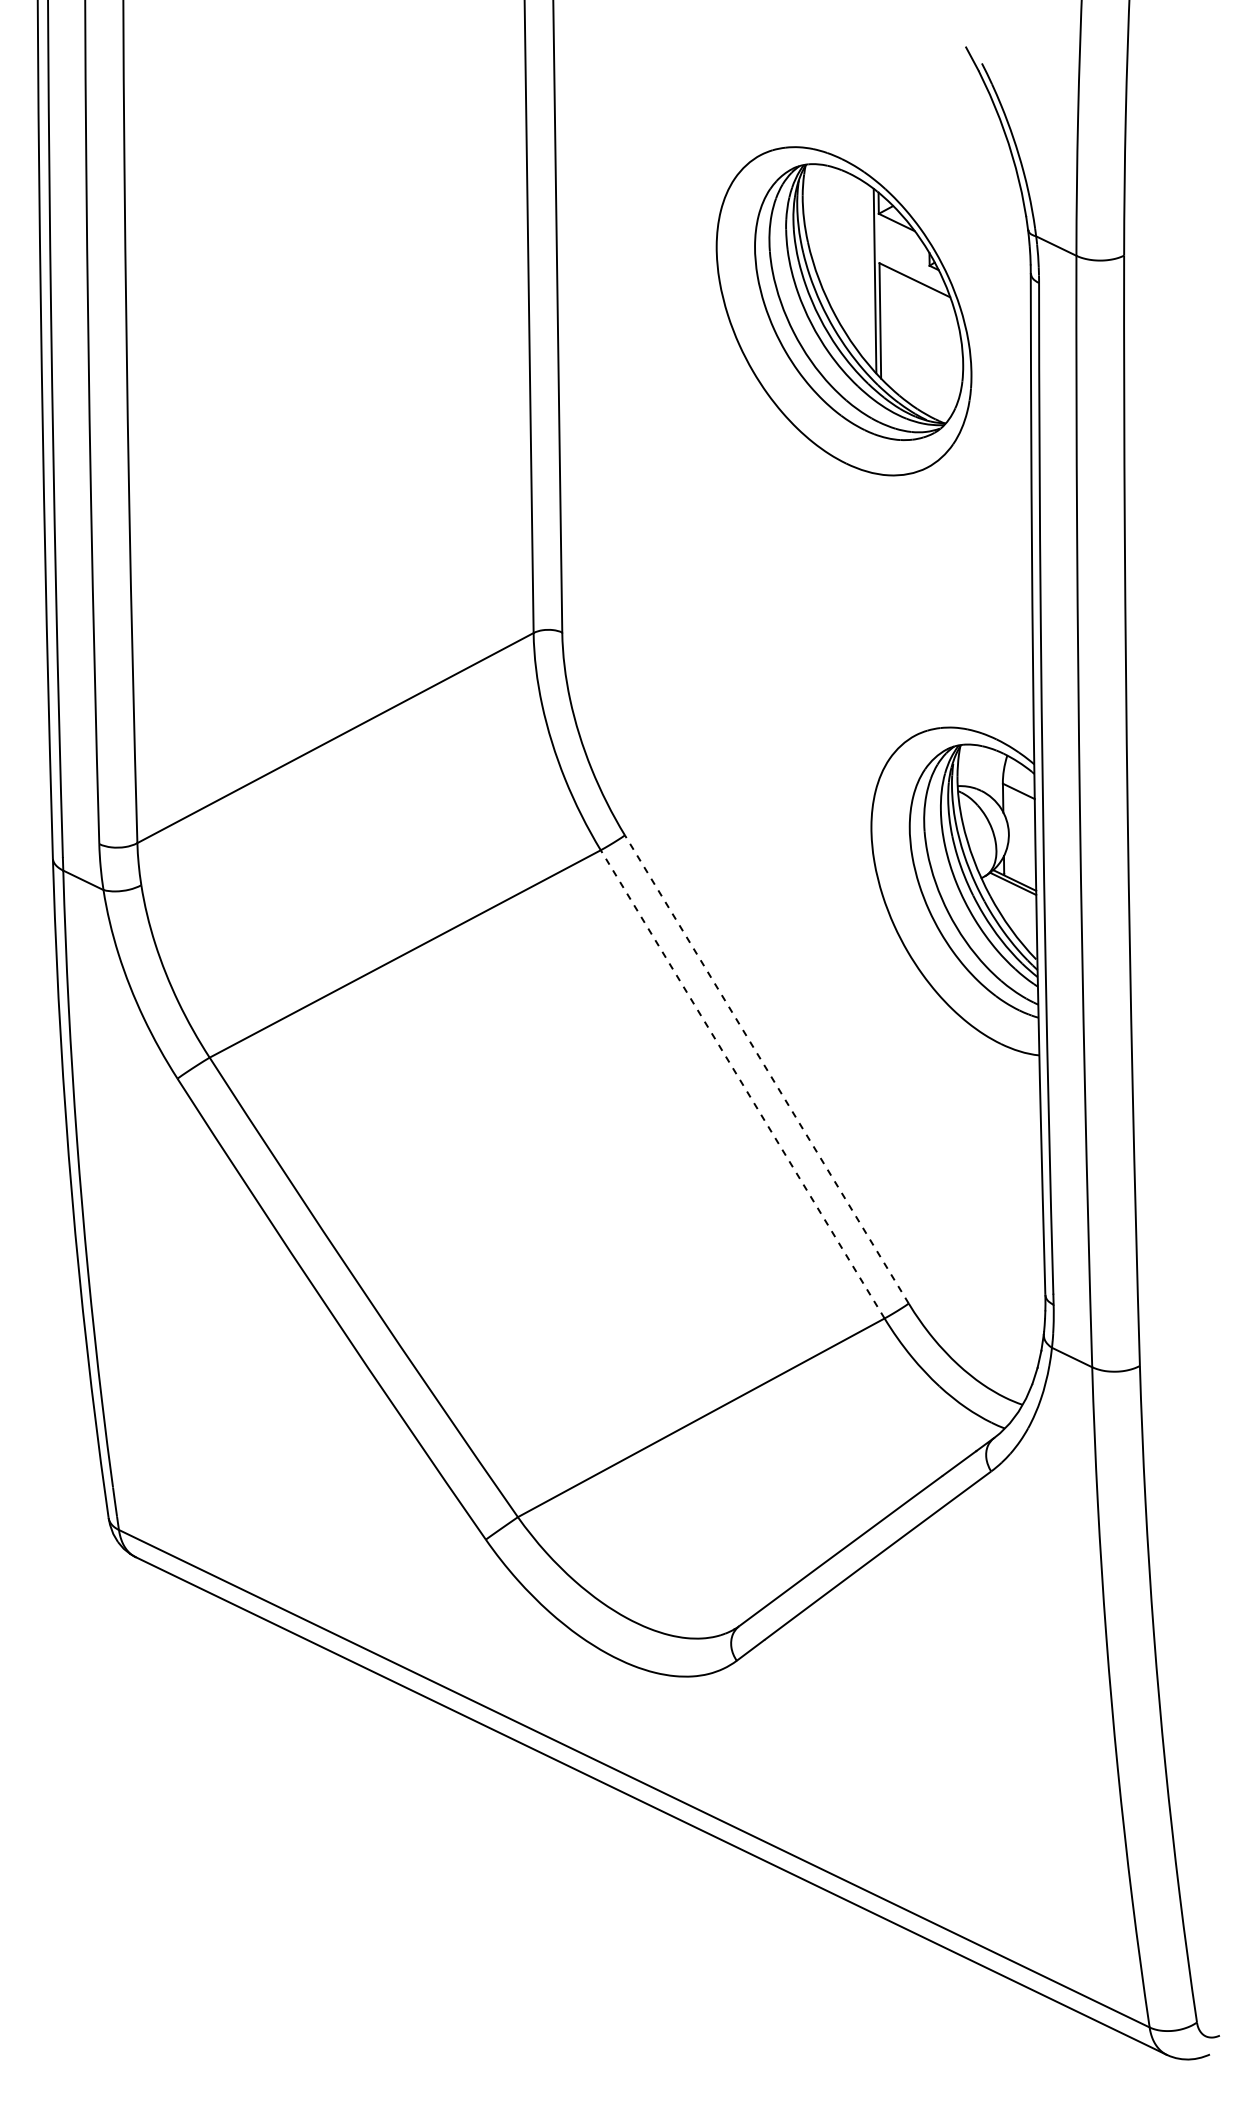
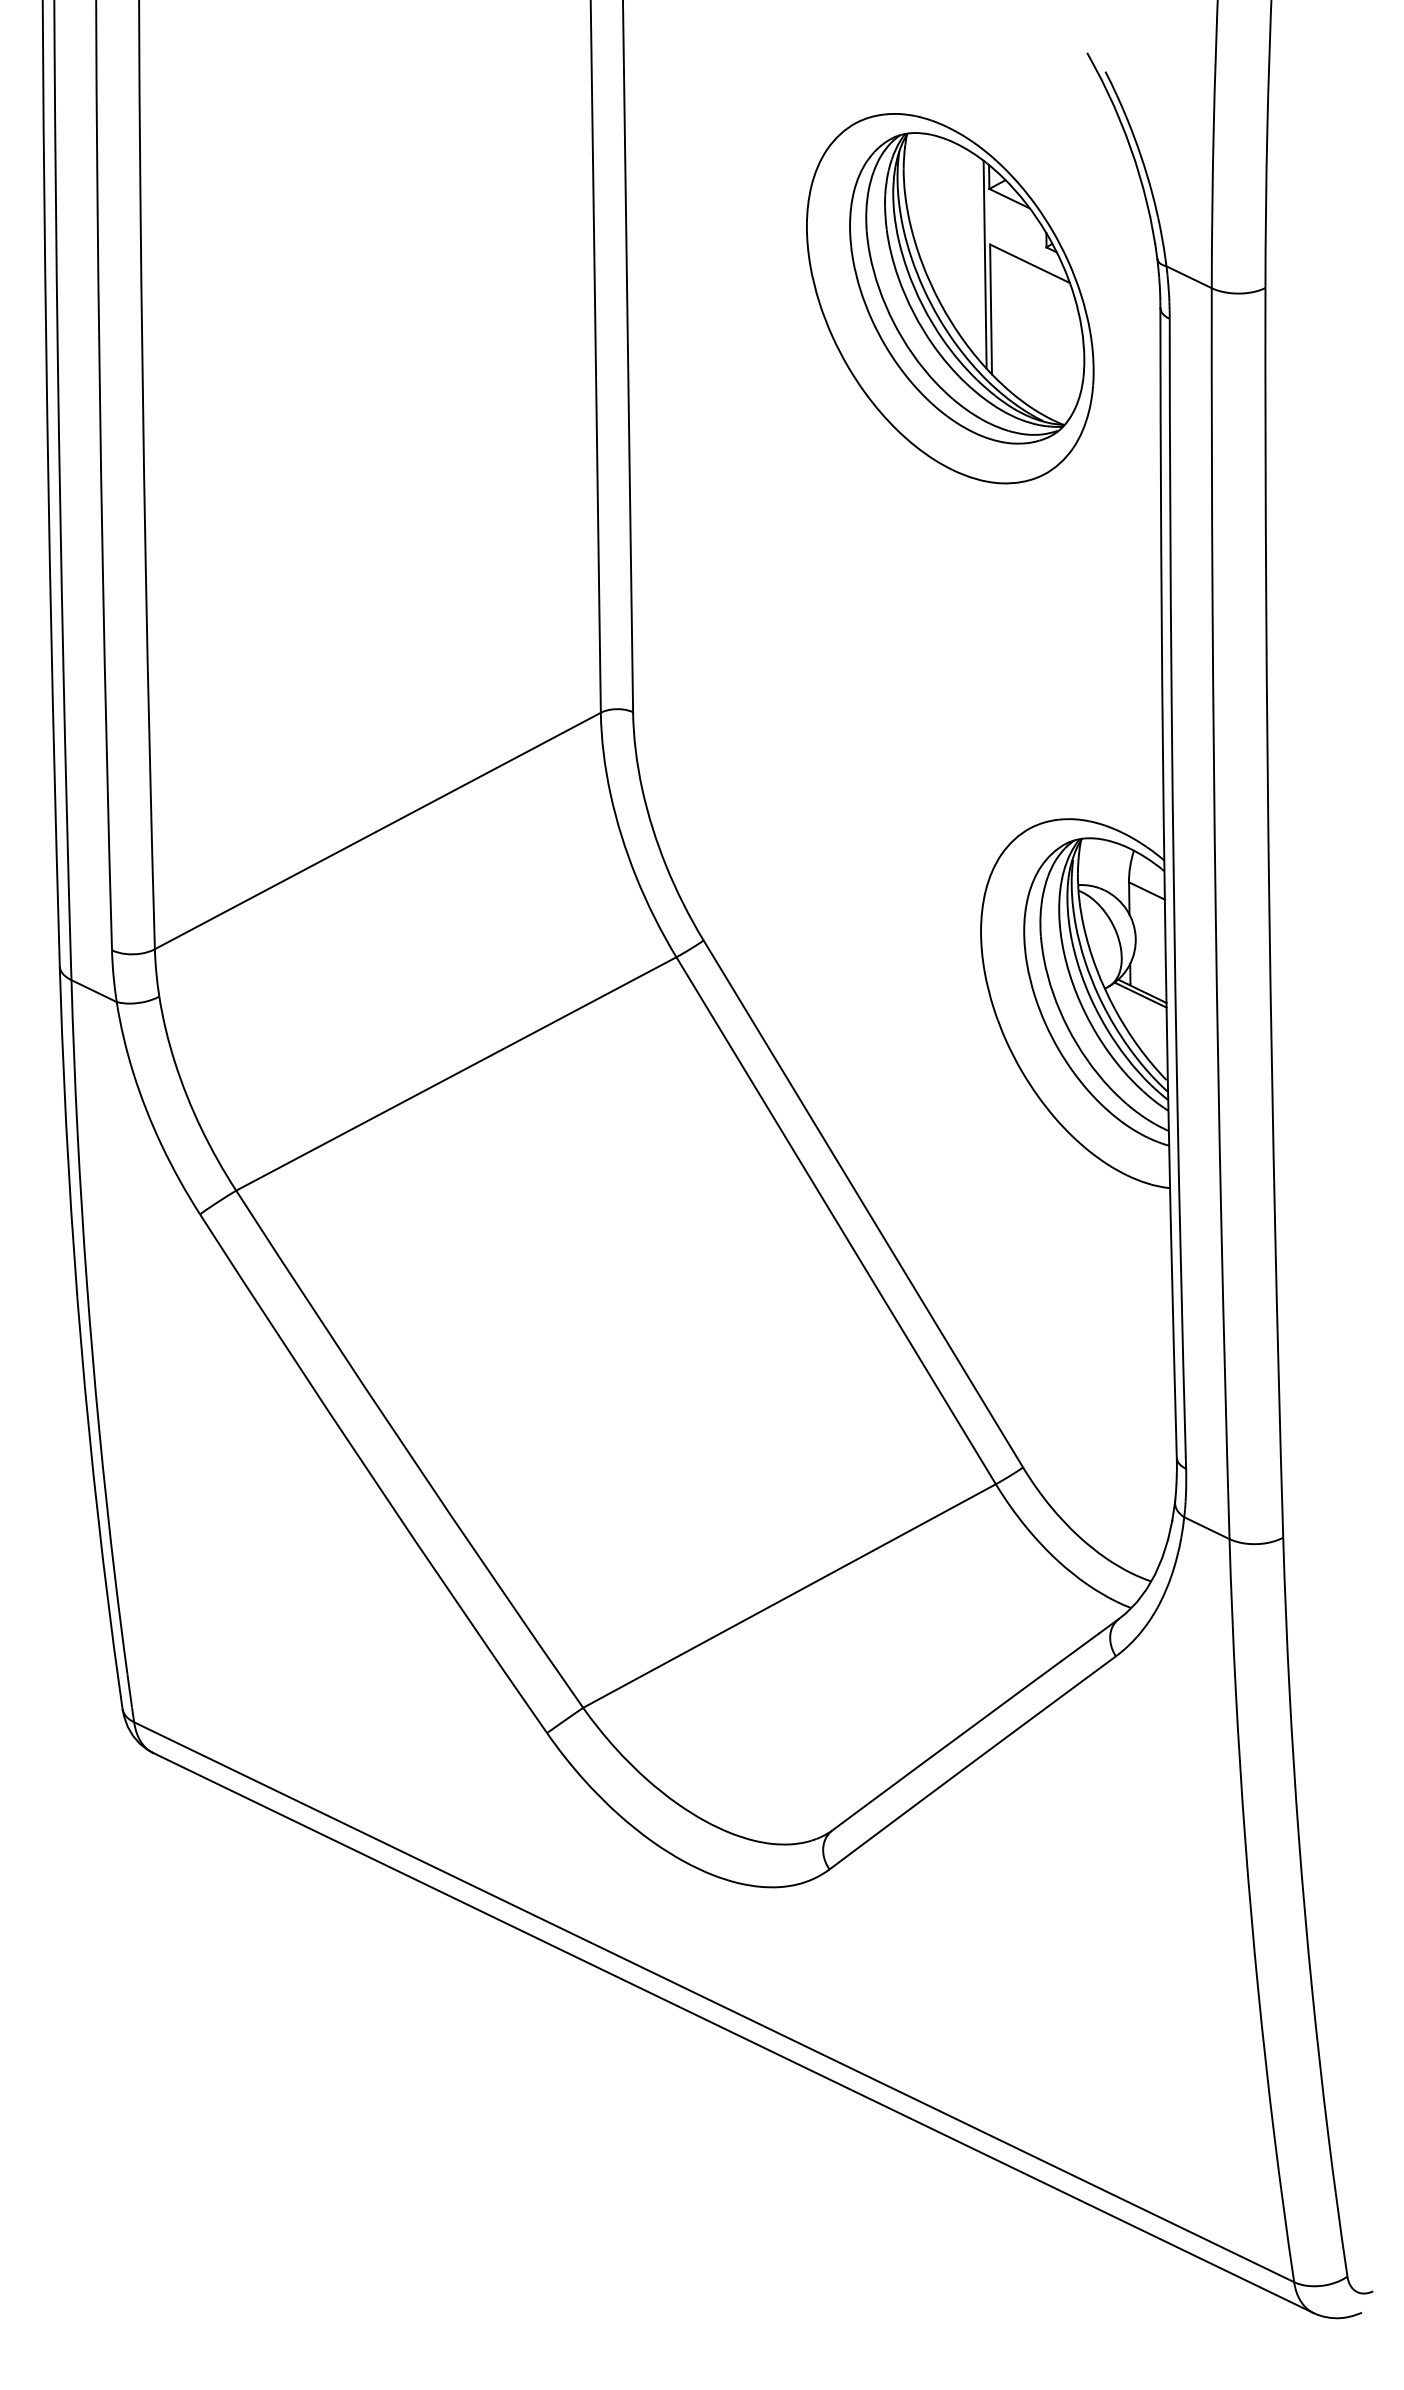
part: (844, 311) -> (950, 298), moved
line: (766, 1069) -> (863, 1203), dashed -> solid
line: (742, 1084) -> (835, 1220), dashed -> solid

